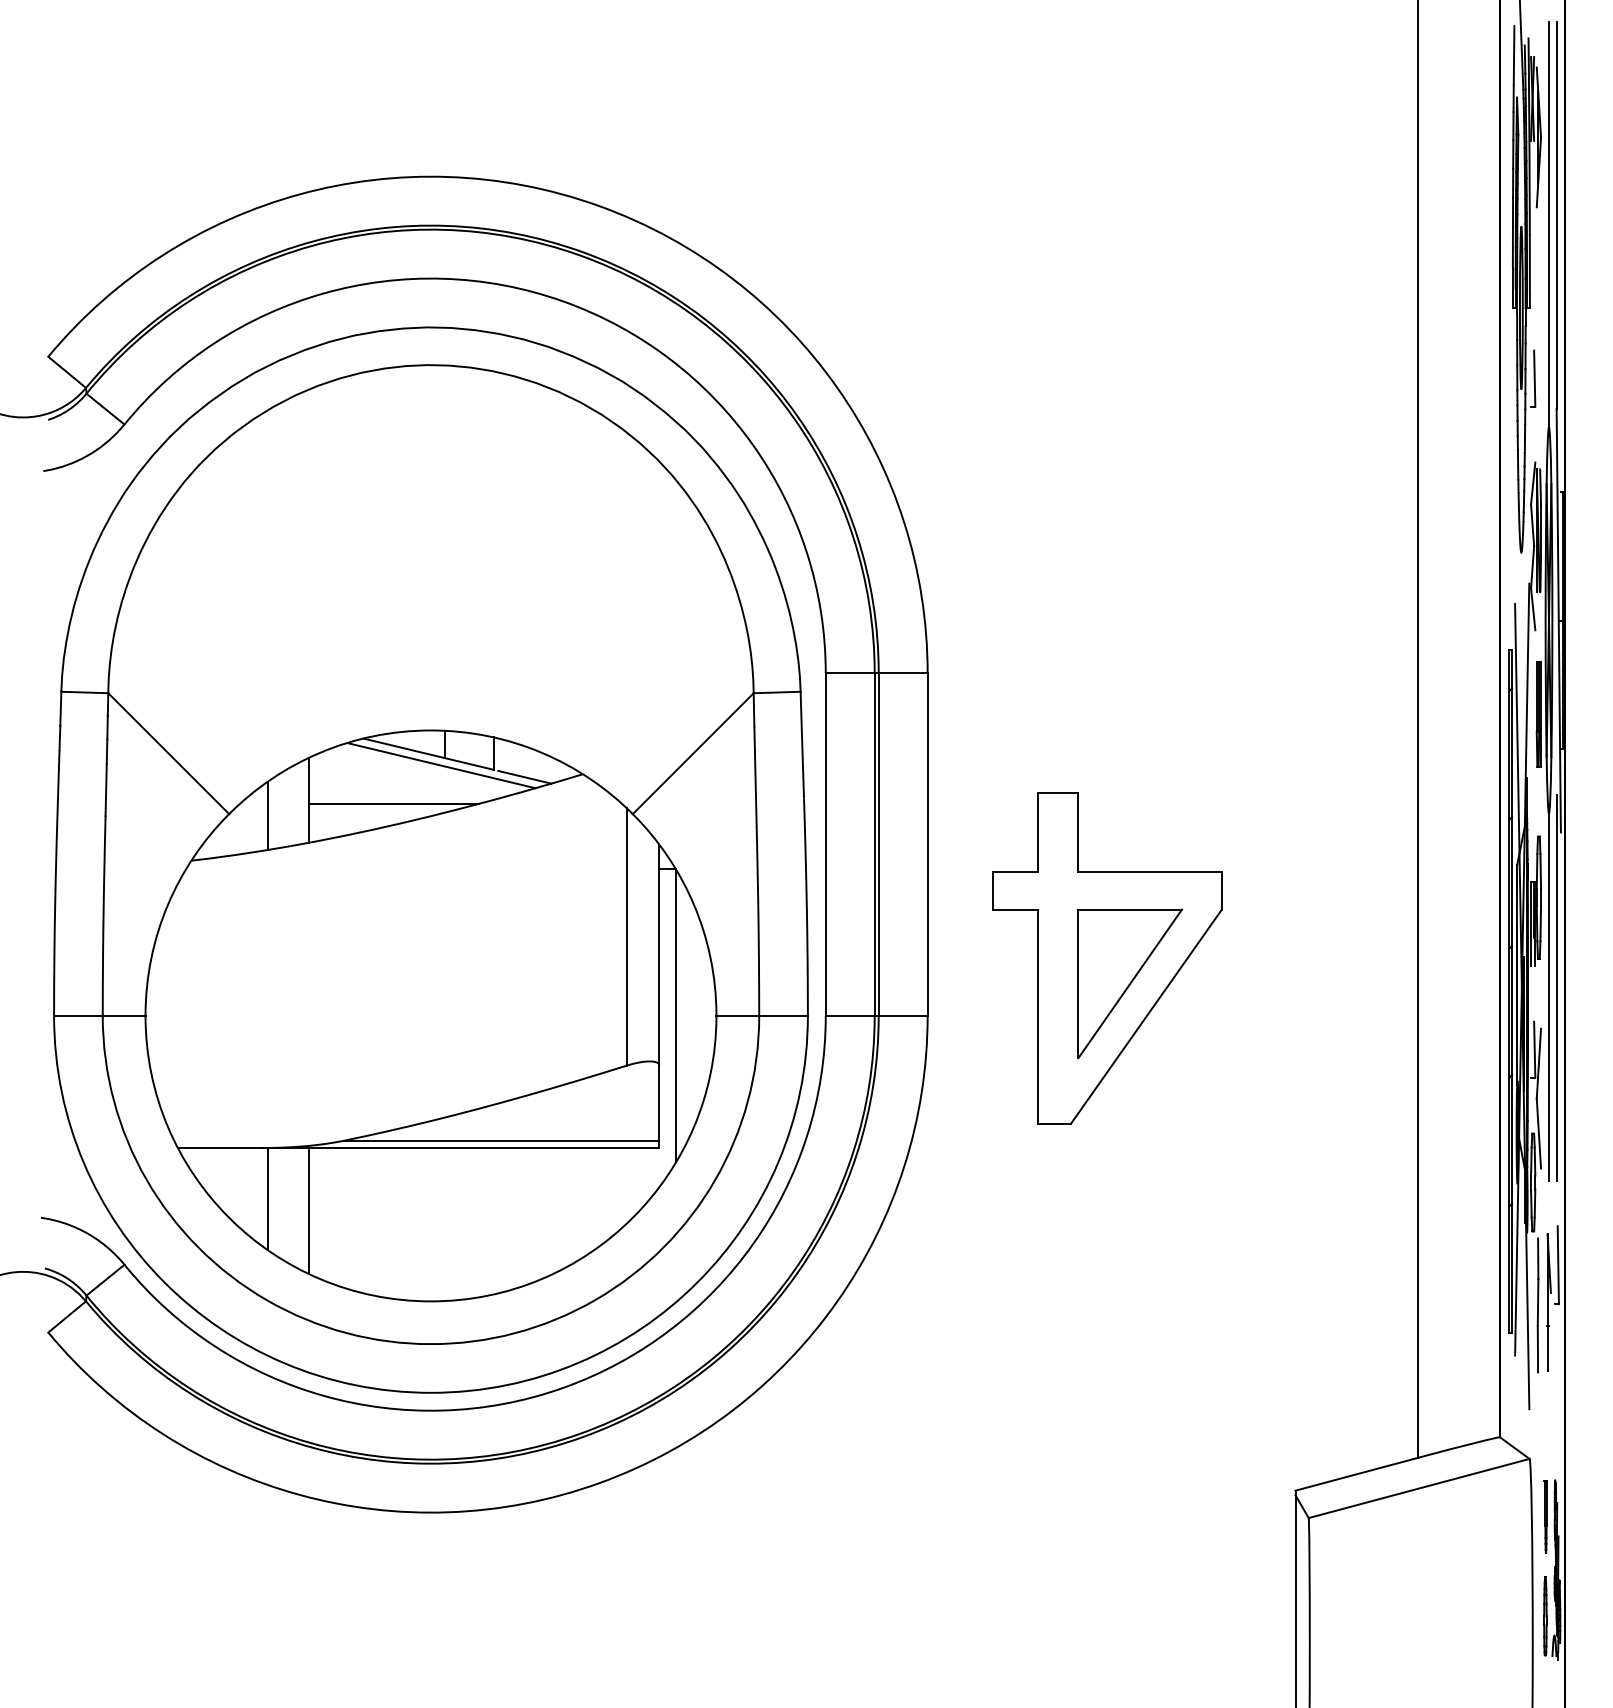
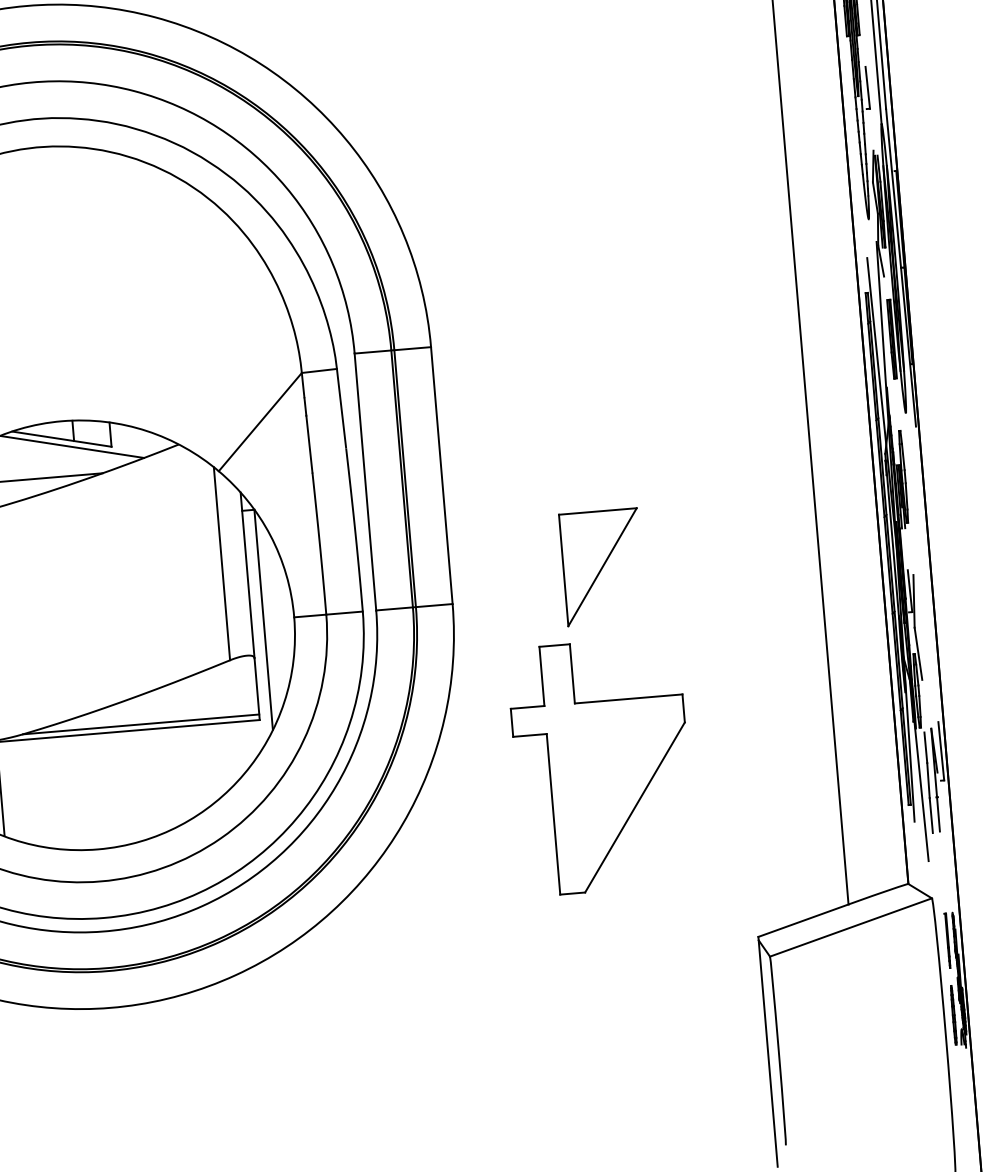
line: (524, 776) -> (135, 449), removed
part: (1107, 958) -> (602, 766), moved
line: (1556, 988) -> (922, 543), removed
line: (1549, 997) -> (917, 551), removed

